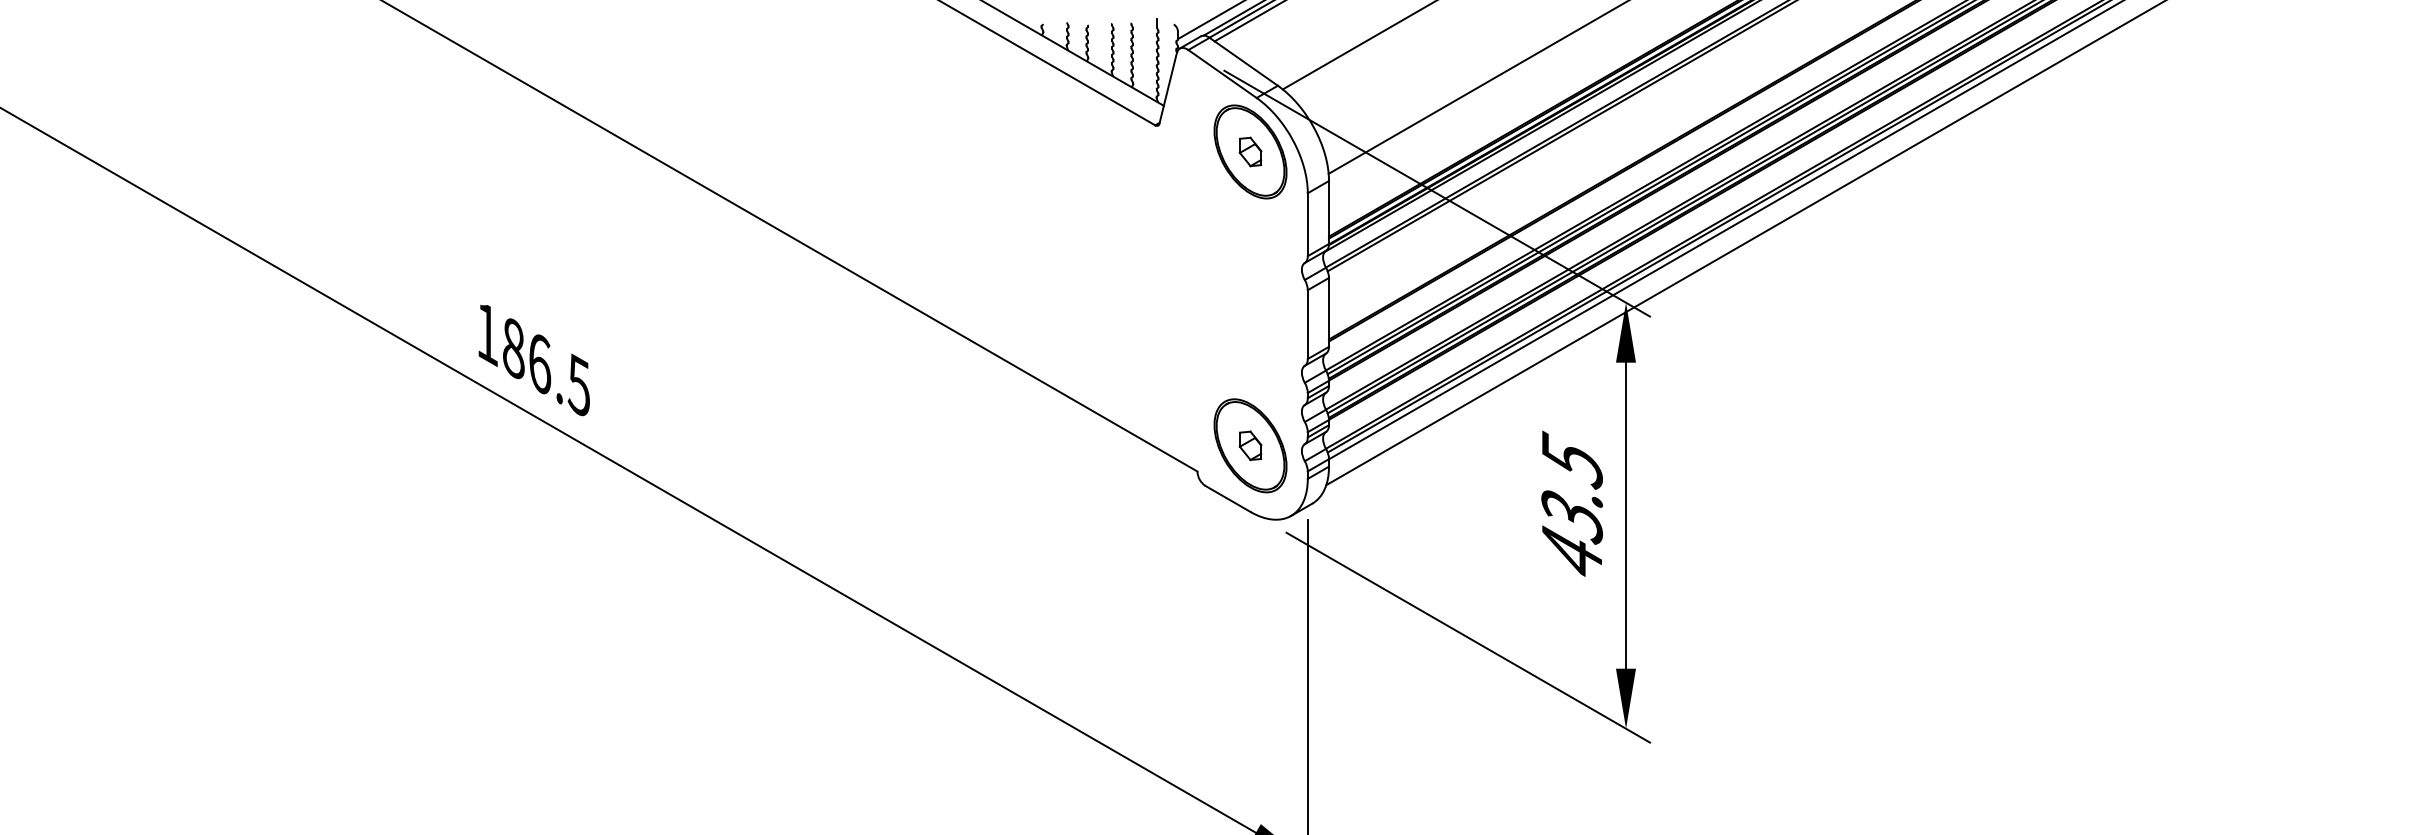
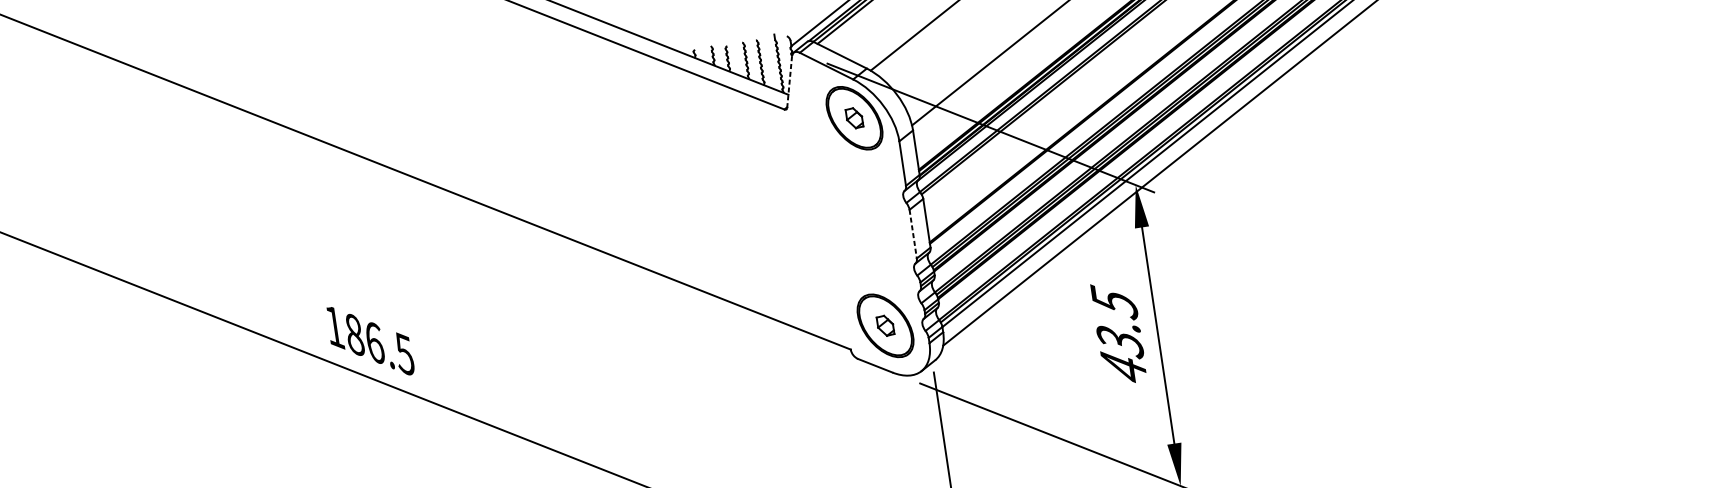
line: (1168, 88) -> (789, 82), solid -> dashed
line: (1307, 325) -> (913, 234), solid -> dashed

